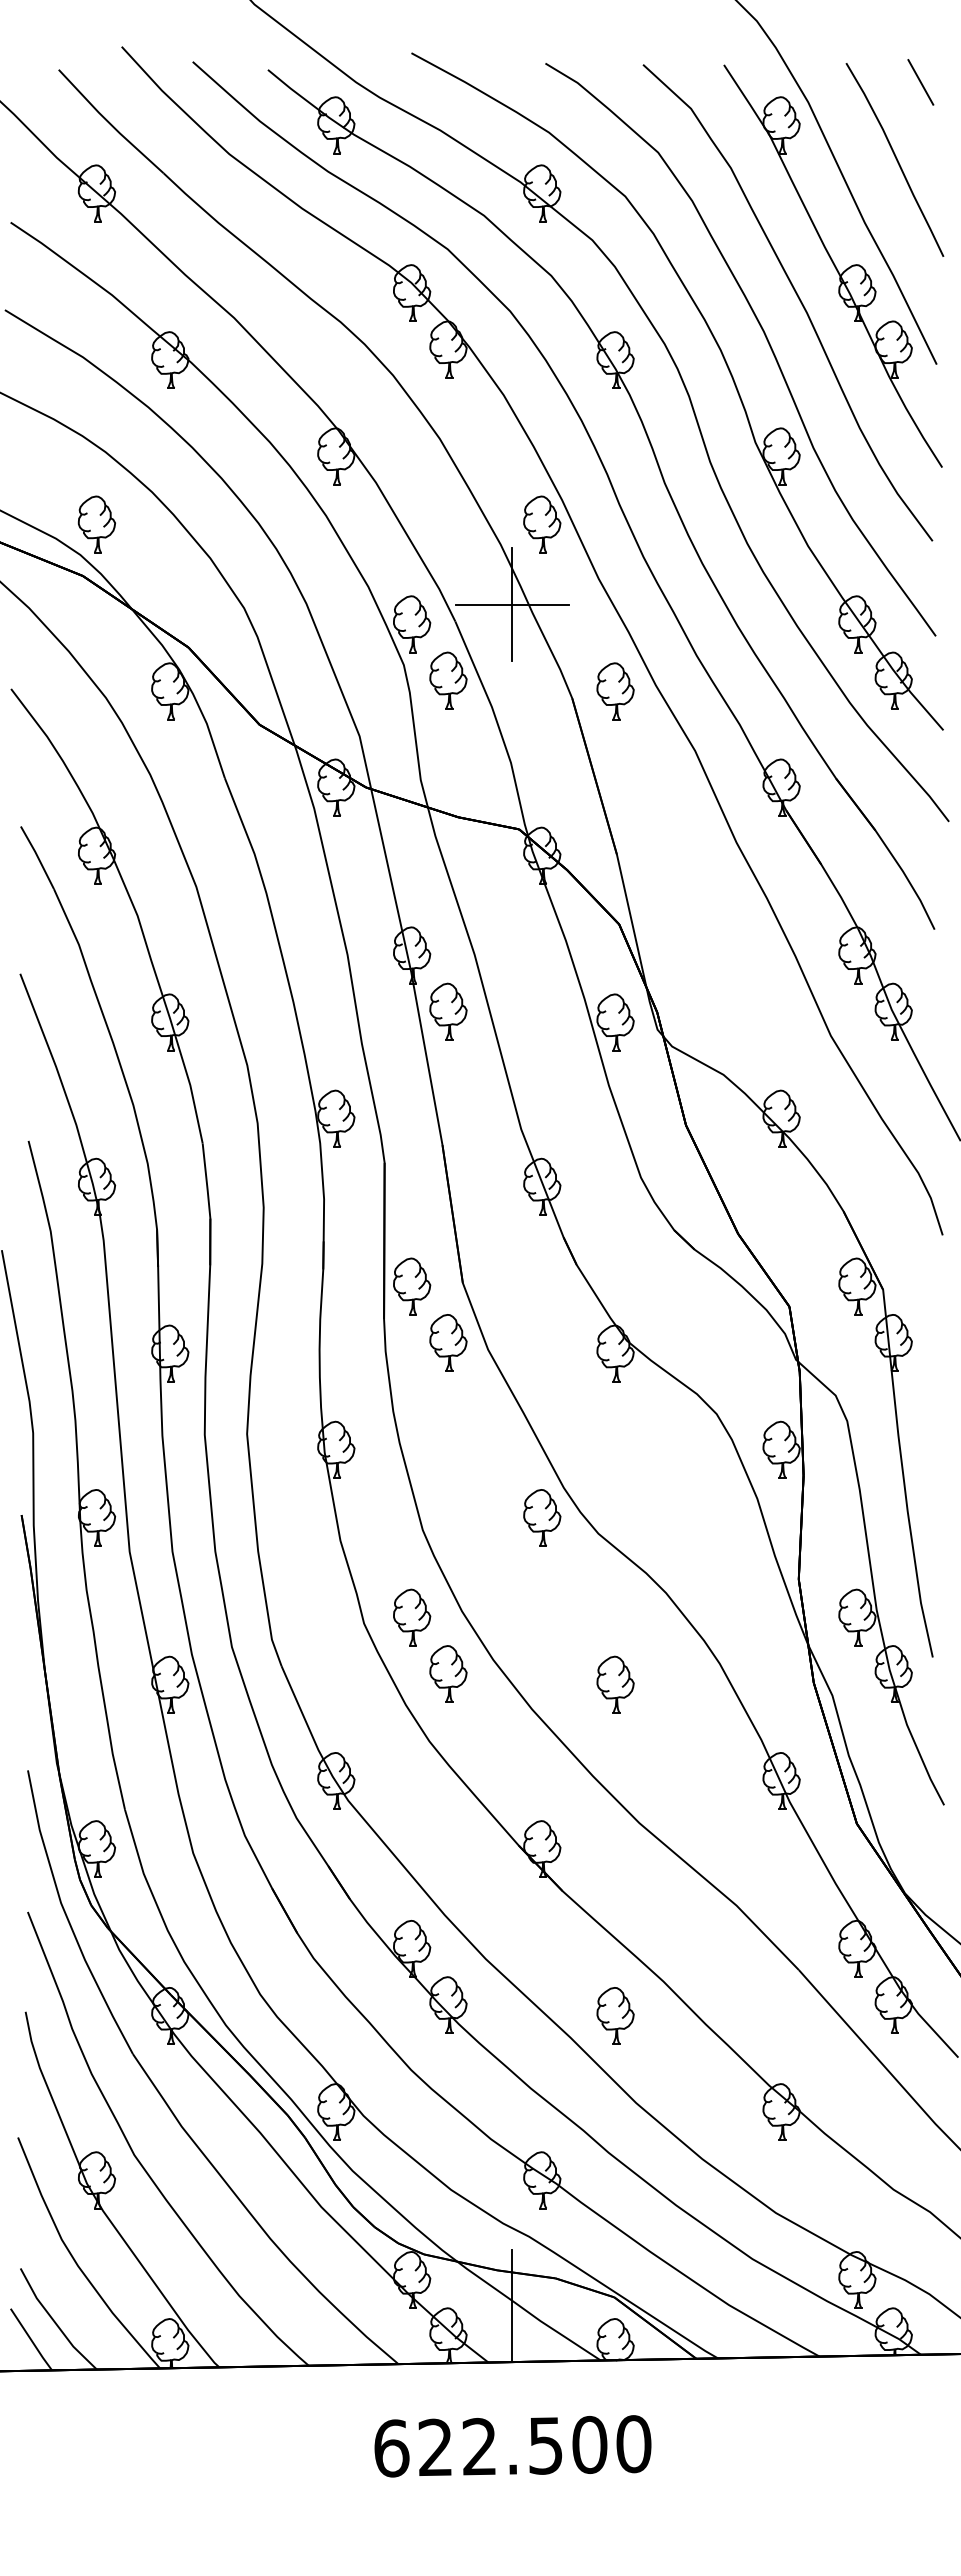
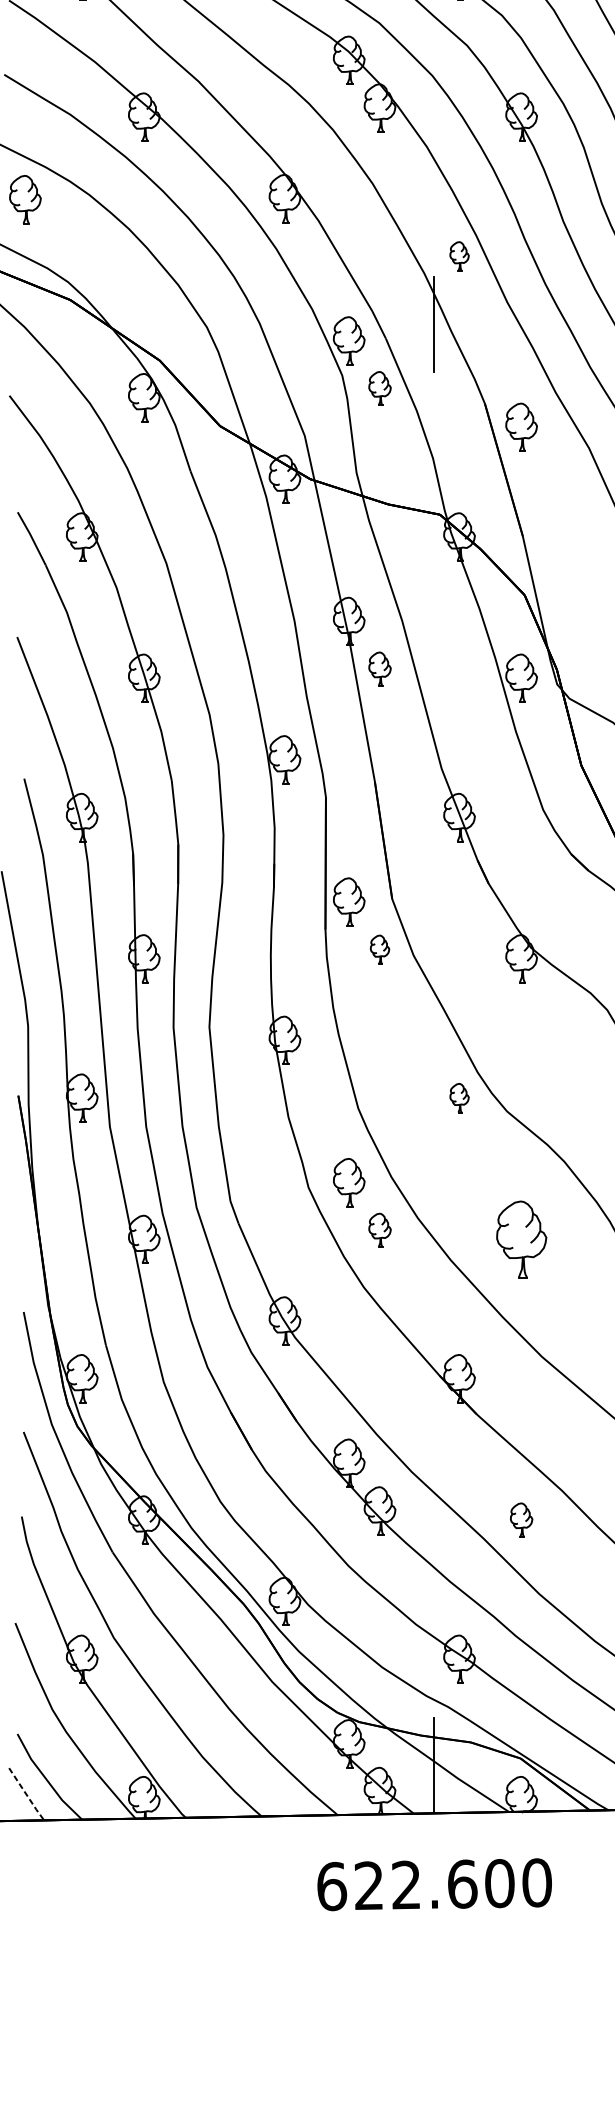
part: (96, 524) -> (25, 199), moved
part: (542, 524) -> (459, 256), size x0.6
line: (512, 604) -> (434, 324), removed
part: (448, 680) -> (380, 388), size x0.7
part: (615, 691) -> (521, 427), moved
part: (448, 1011) -> (380, 668), size x0.7
part: (448, 1342) -> (380, 949), size x0.6
part: (542, 1517) -> (459, 1097), size x0.6
part: (448, 1673) -> (380, 1229), size x0.7
part: (615, 1684) -> (521, 1239), size x1.6
part: (615, 2015) -> (521, 1519), size x0.7
line: (31, 2340) -> (26, 1795), solid -> dashed
text: (545, 2445) -> (462, 1884), 622.500 -> 622.600

